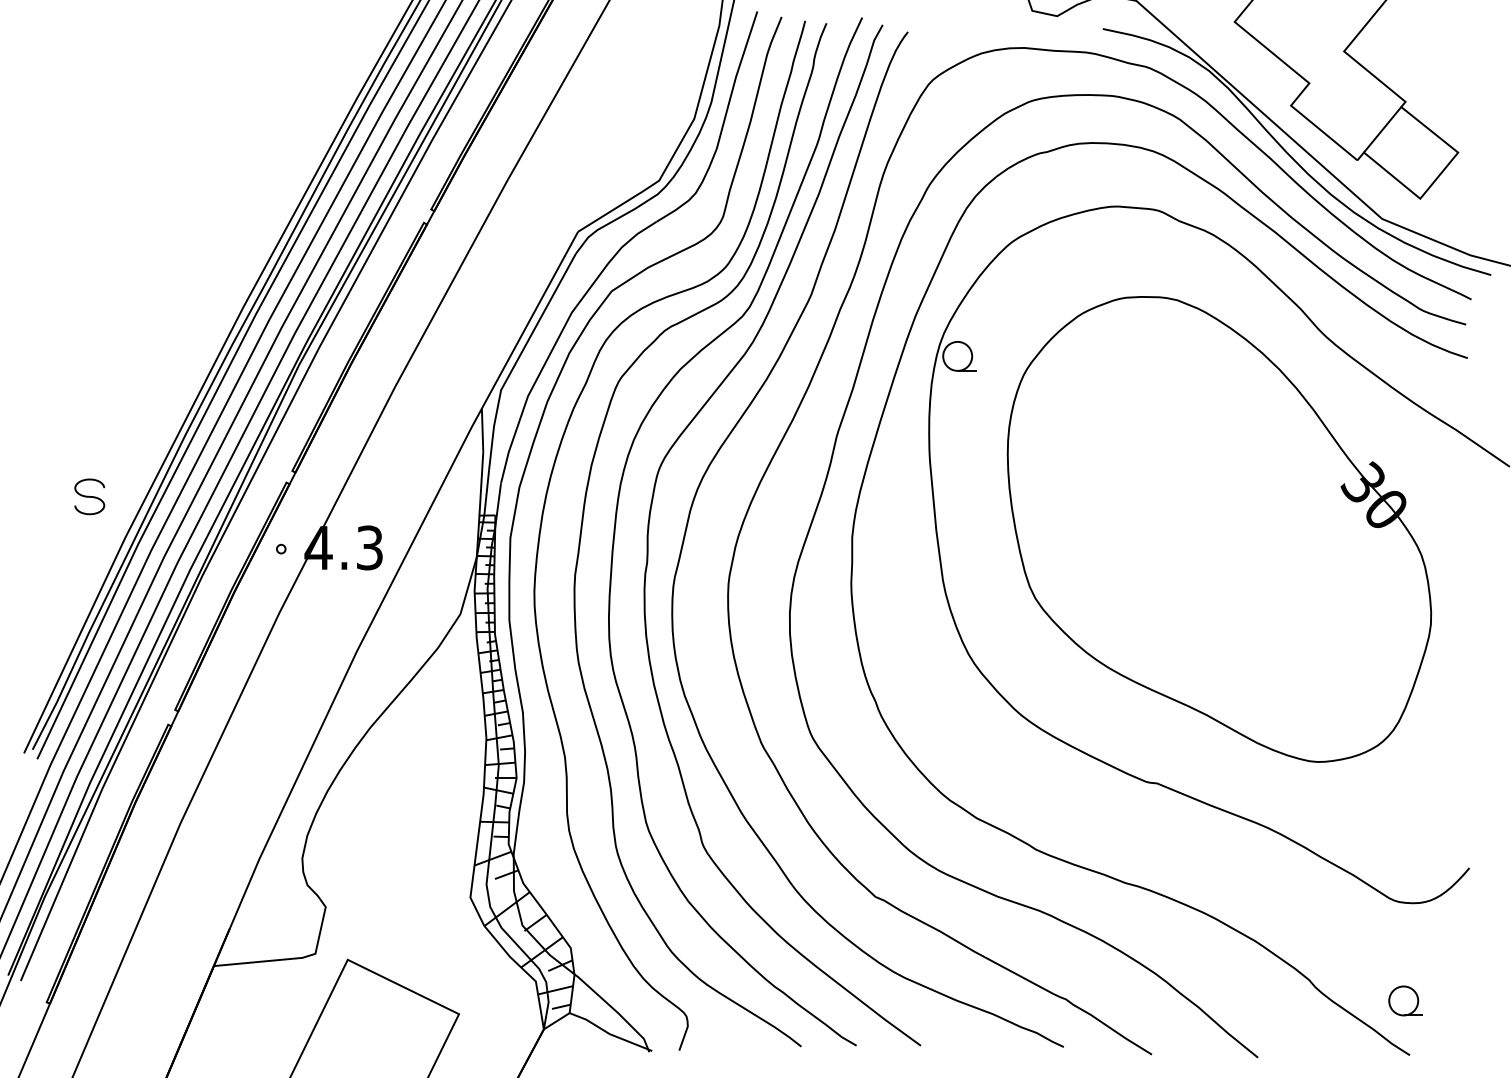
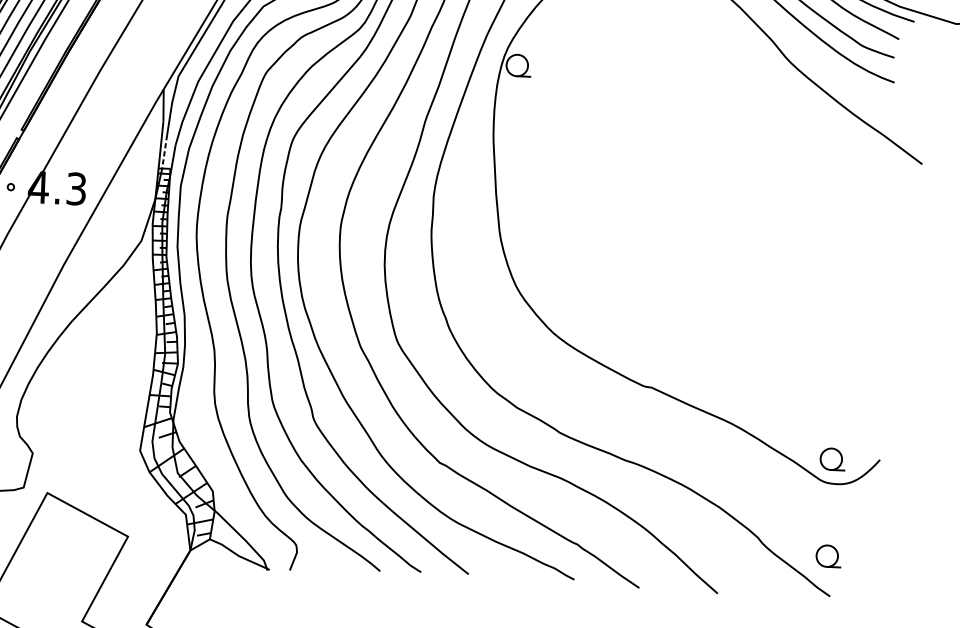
line: (486, 492) -> (164, 151), solid -> dashed
part: (1219, 529) -> (705, 201), removed
part: (1405, 869) -> (832, 458), added

